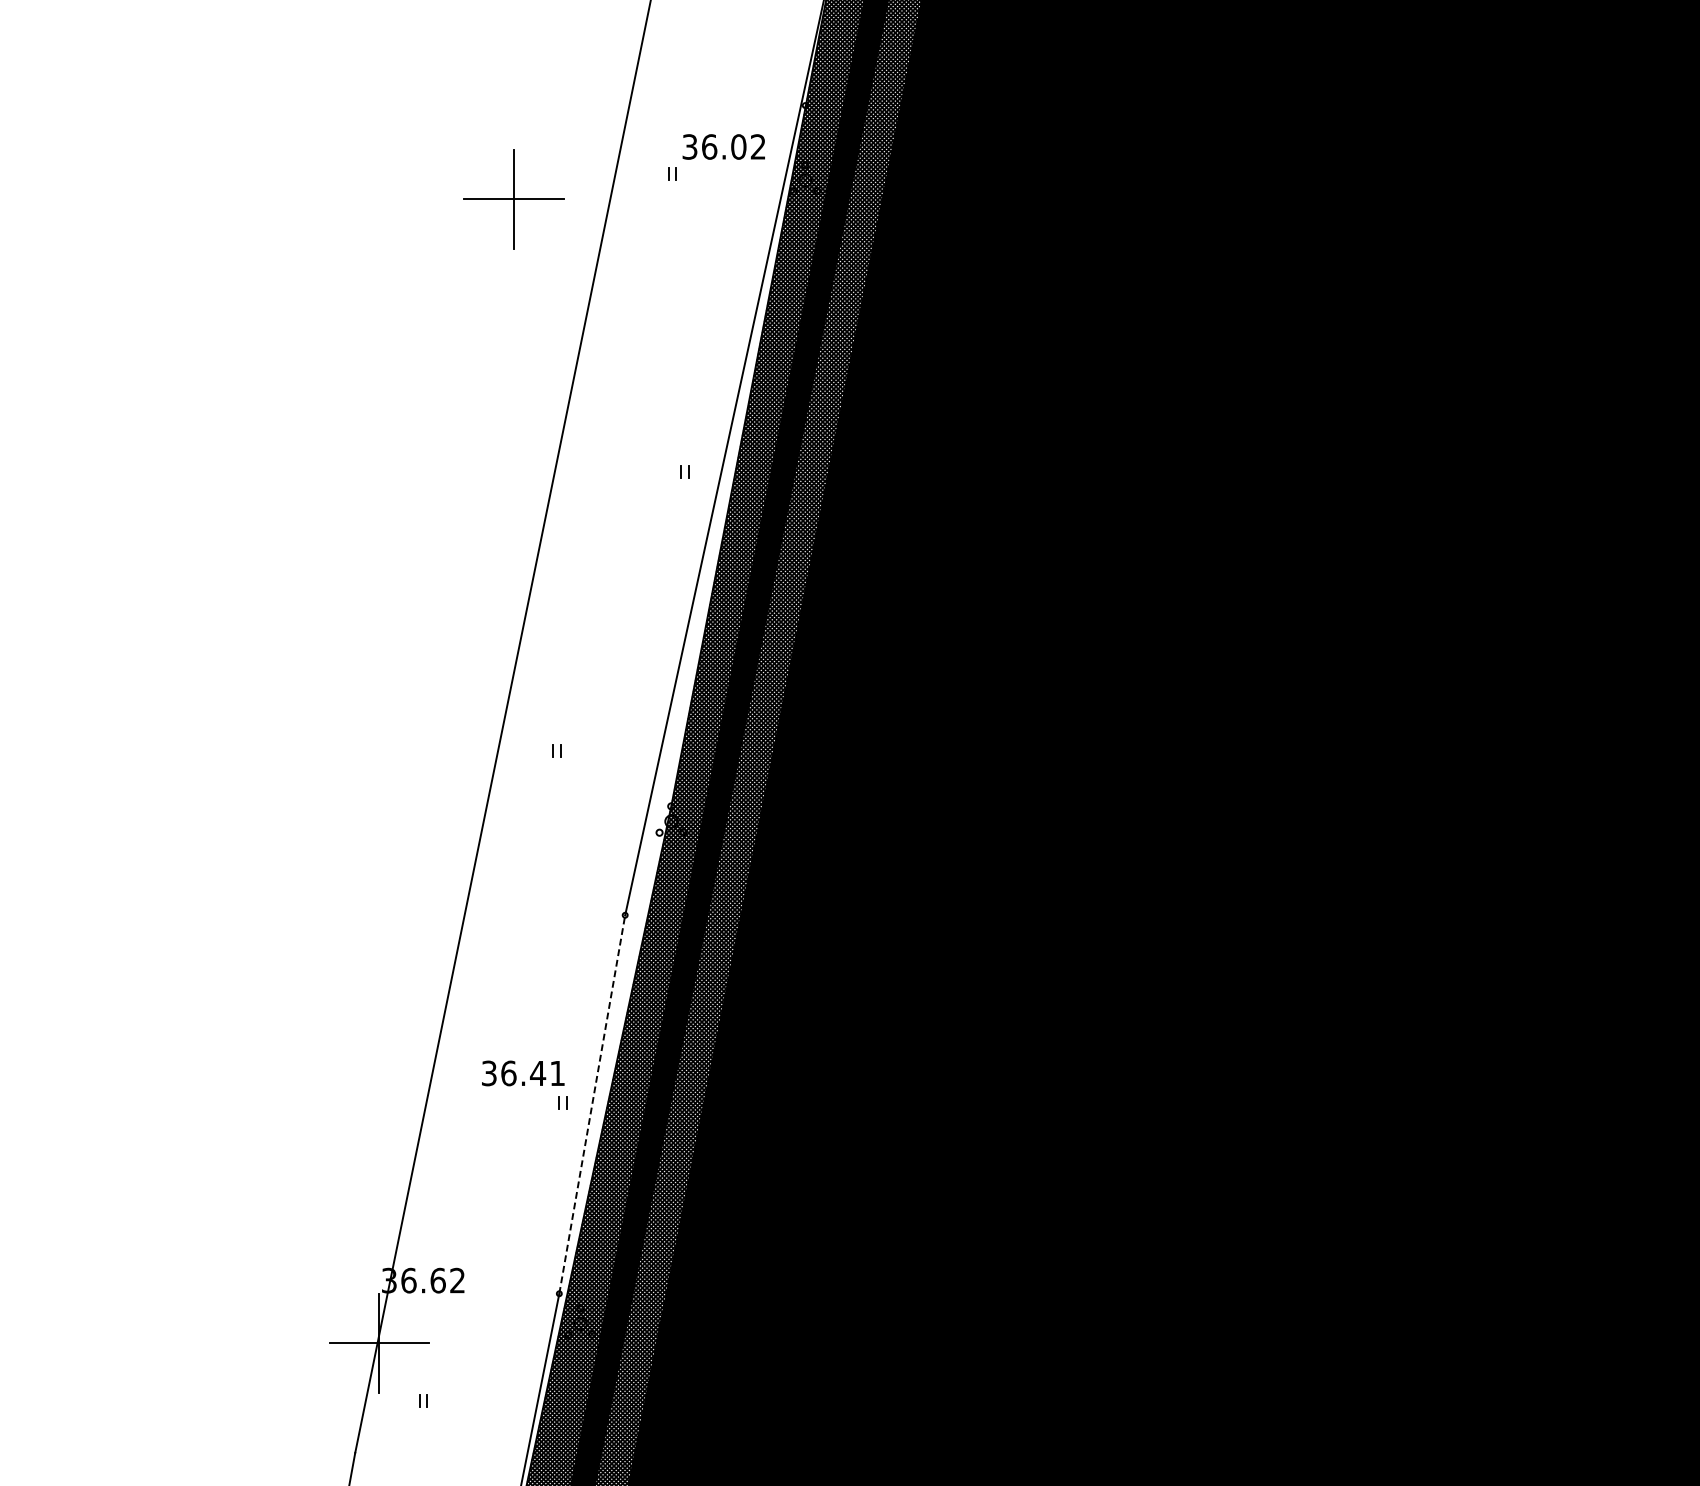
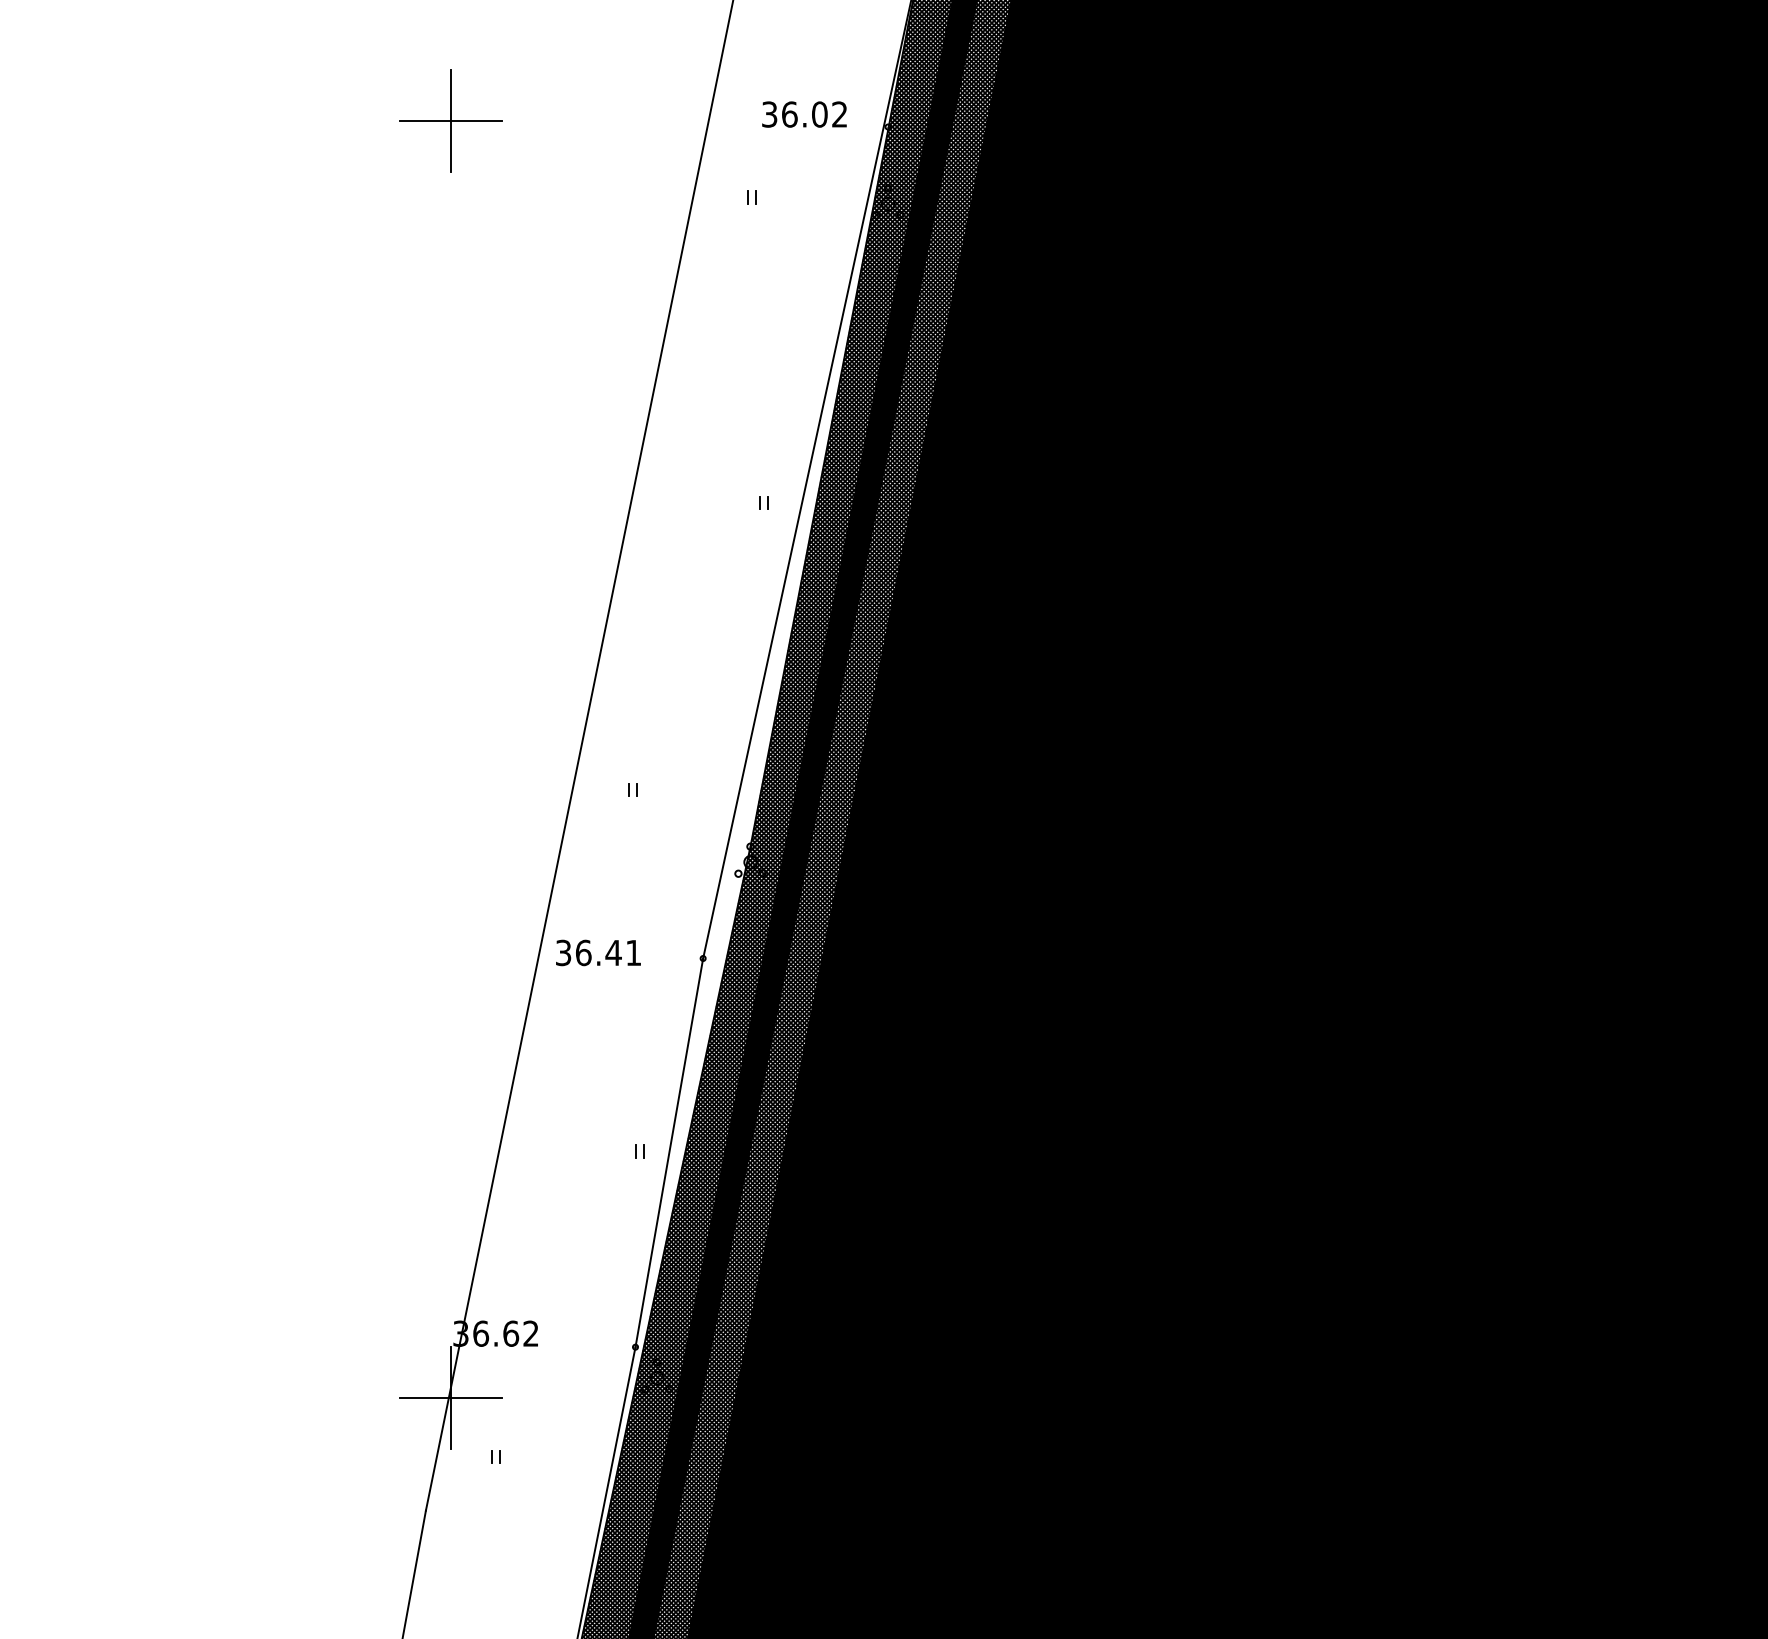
text: (723, 146) -> (804, 114), moved
part: (513, 198) -> (450, 120), moved
text: (523, 1073) -> (598, 952), moved
line: (592, 1104) -> (669, 1152), dashed -> solid

